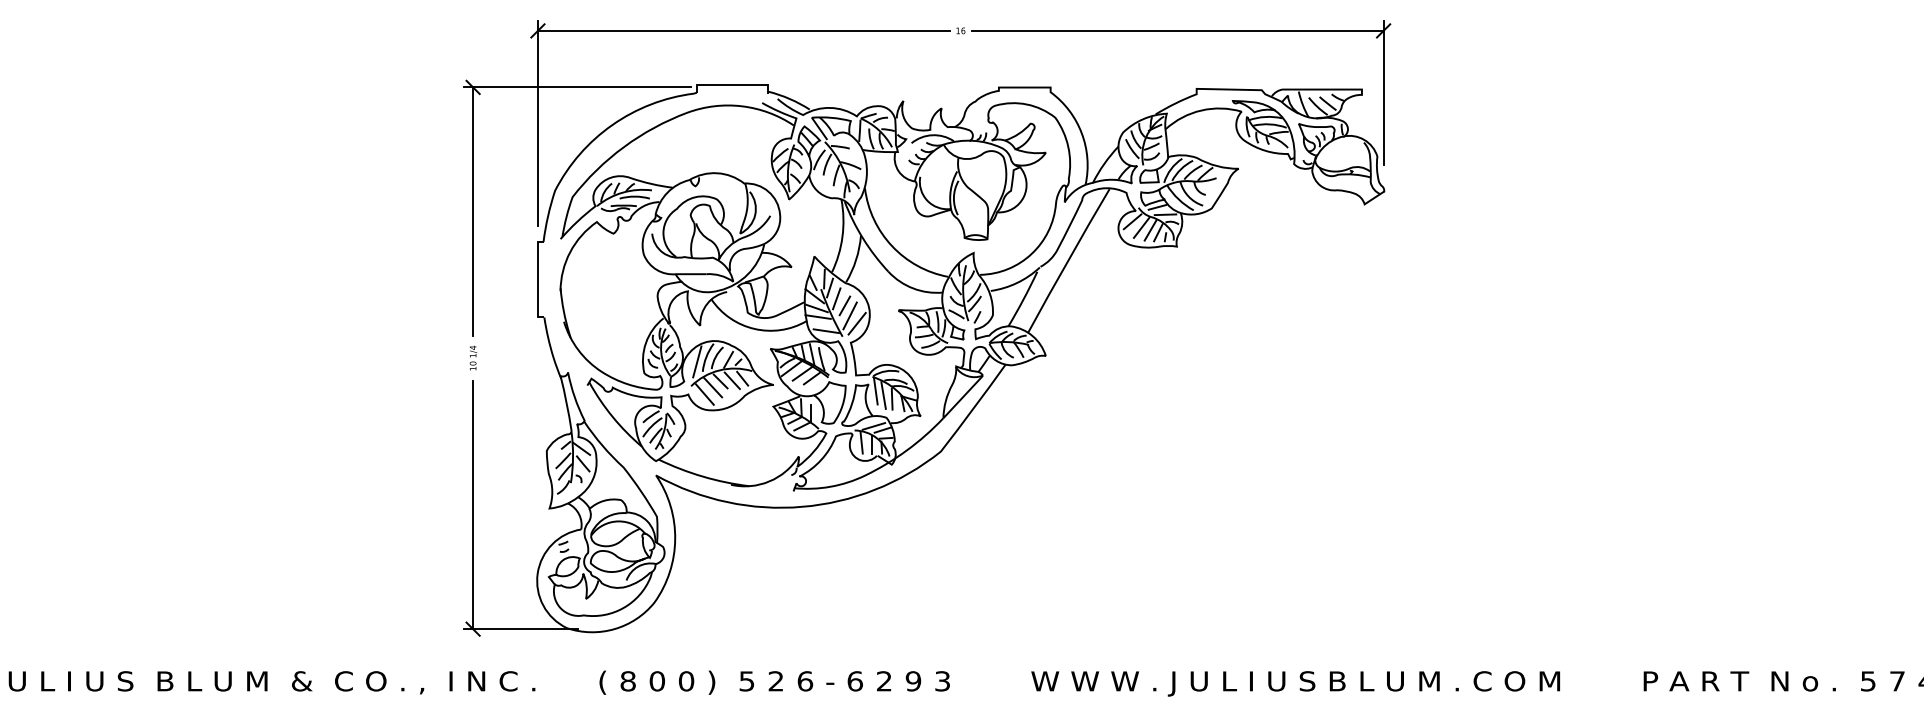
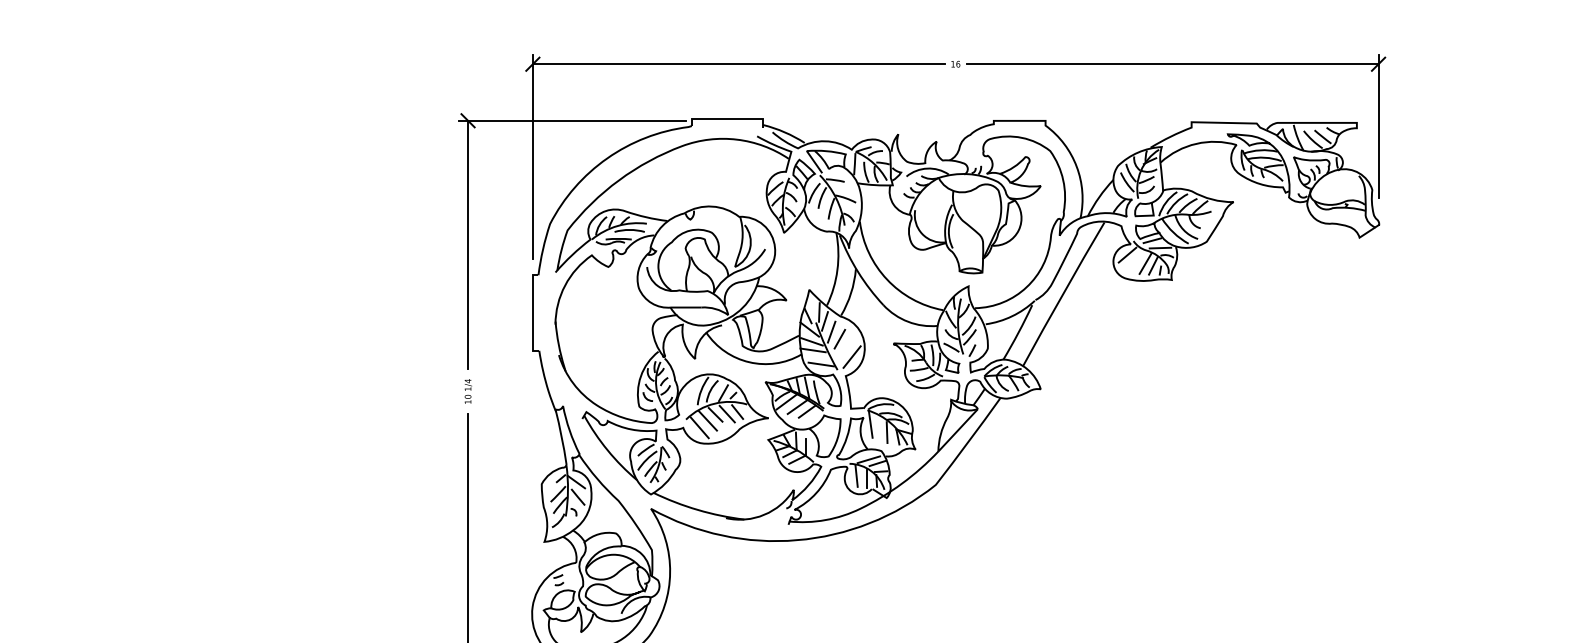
line: (1141, 227) -> (1136, 260), removed
line: (849, 315) -> (844, 348), removed
line: (697, 361) -> (692, 394), removed
line: (883, 395) -> (878, 428), removed

